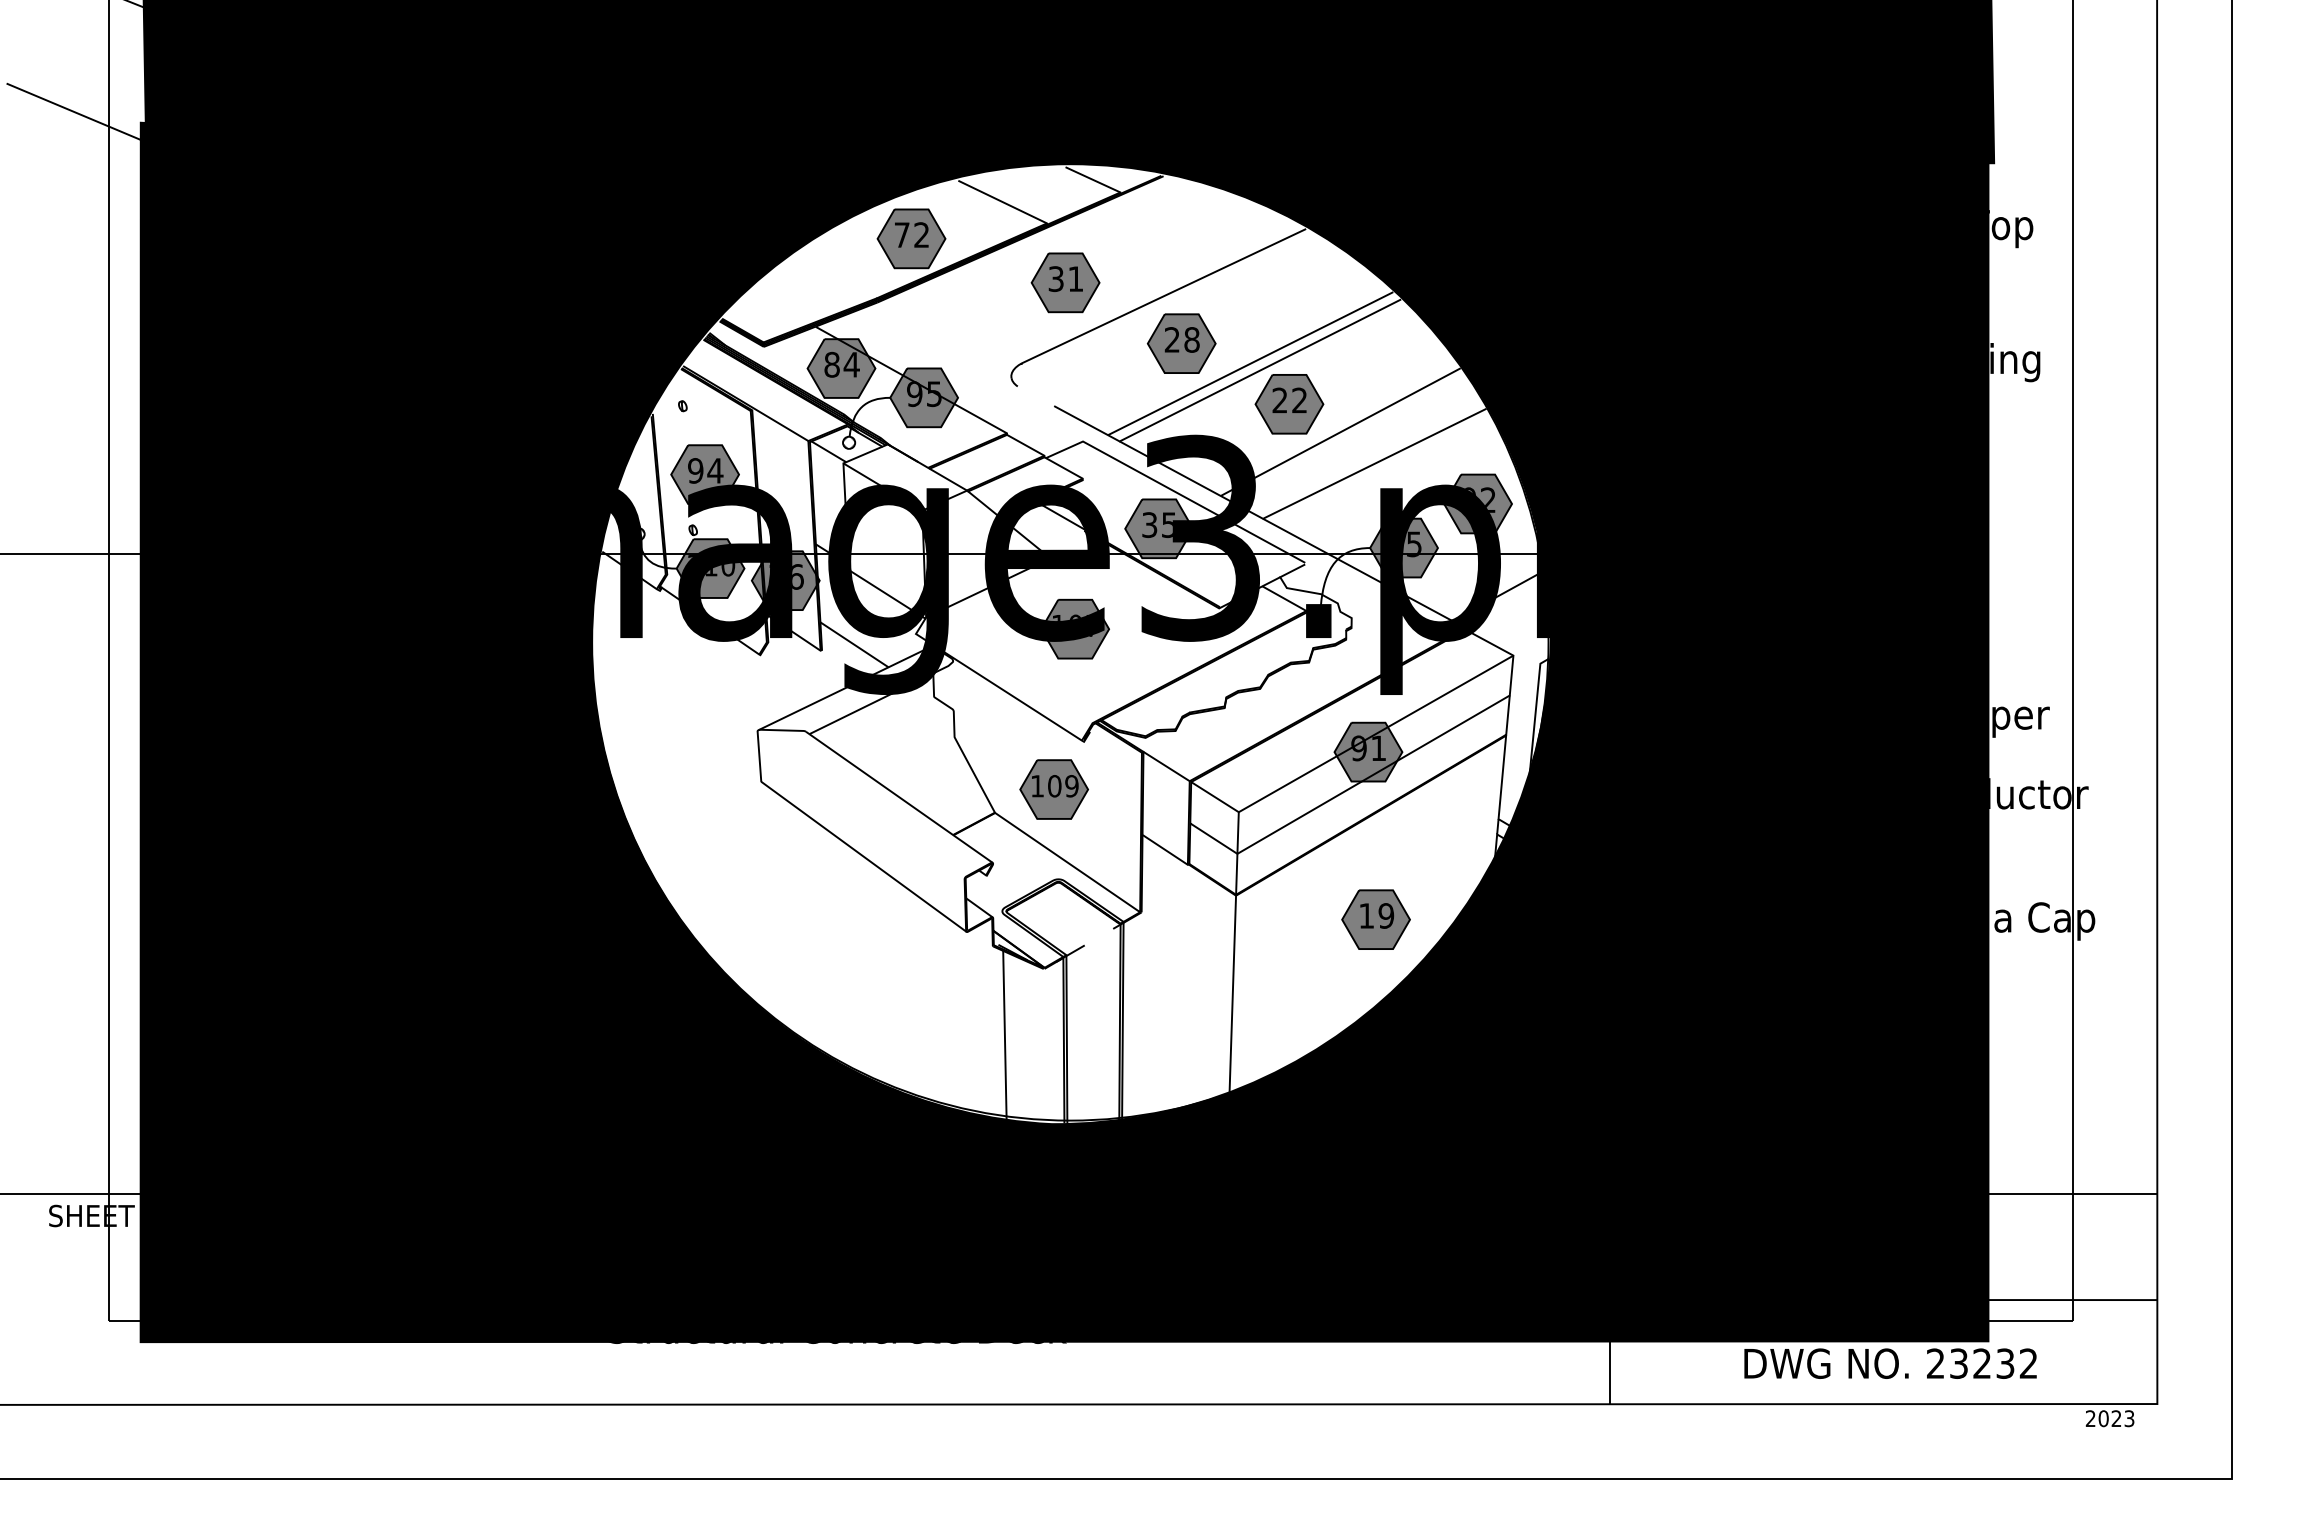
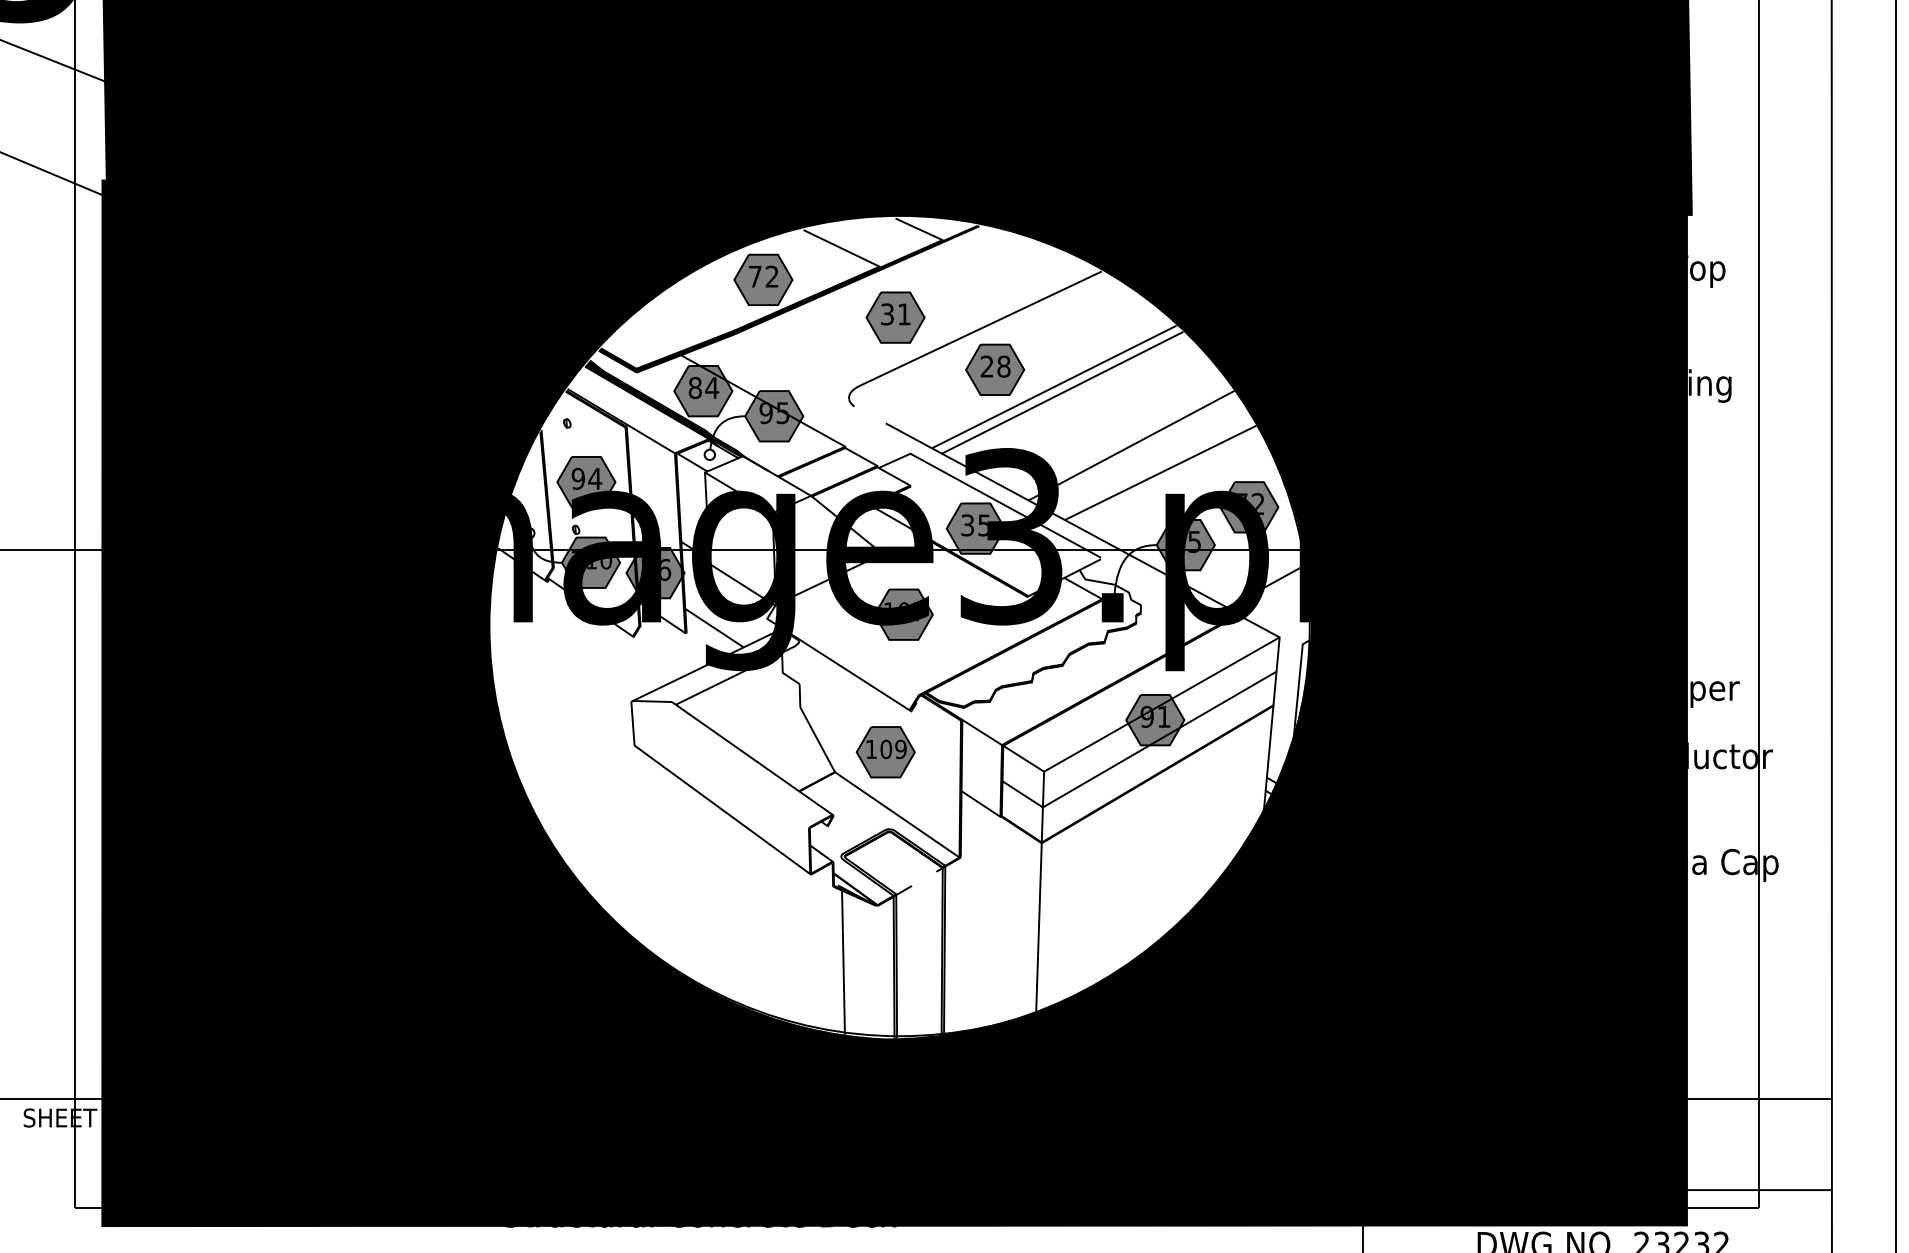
part: (1289, 404) -> (1087, 421), removed
text: (1469, 490) -> (1241, 495), 02 -> 72
part: (1375, 919) -> (1161, 863), removed

